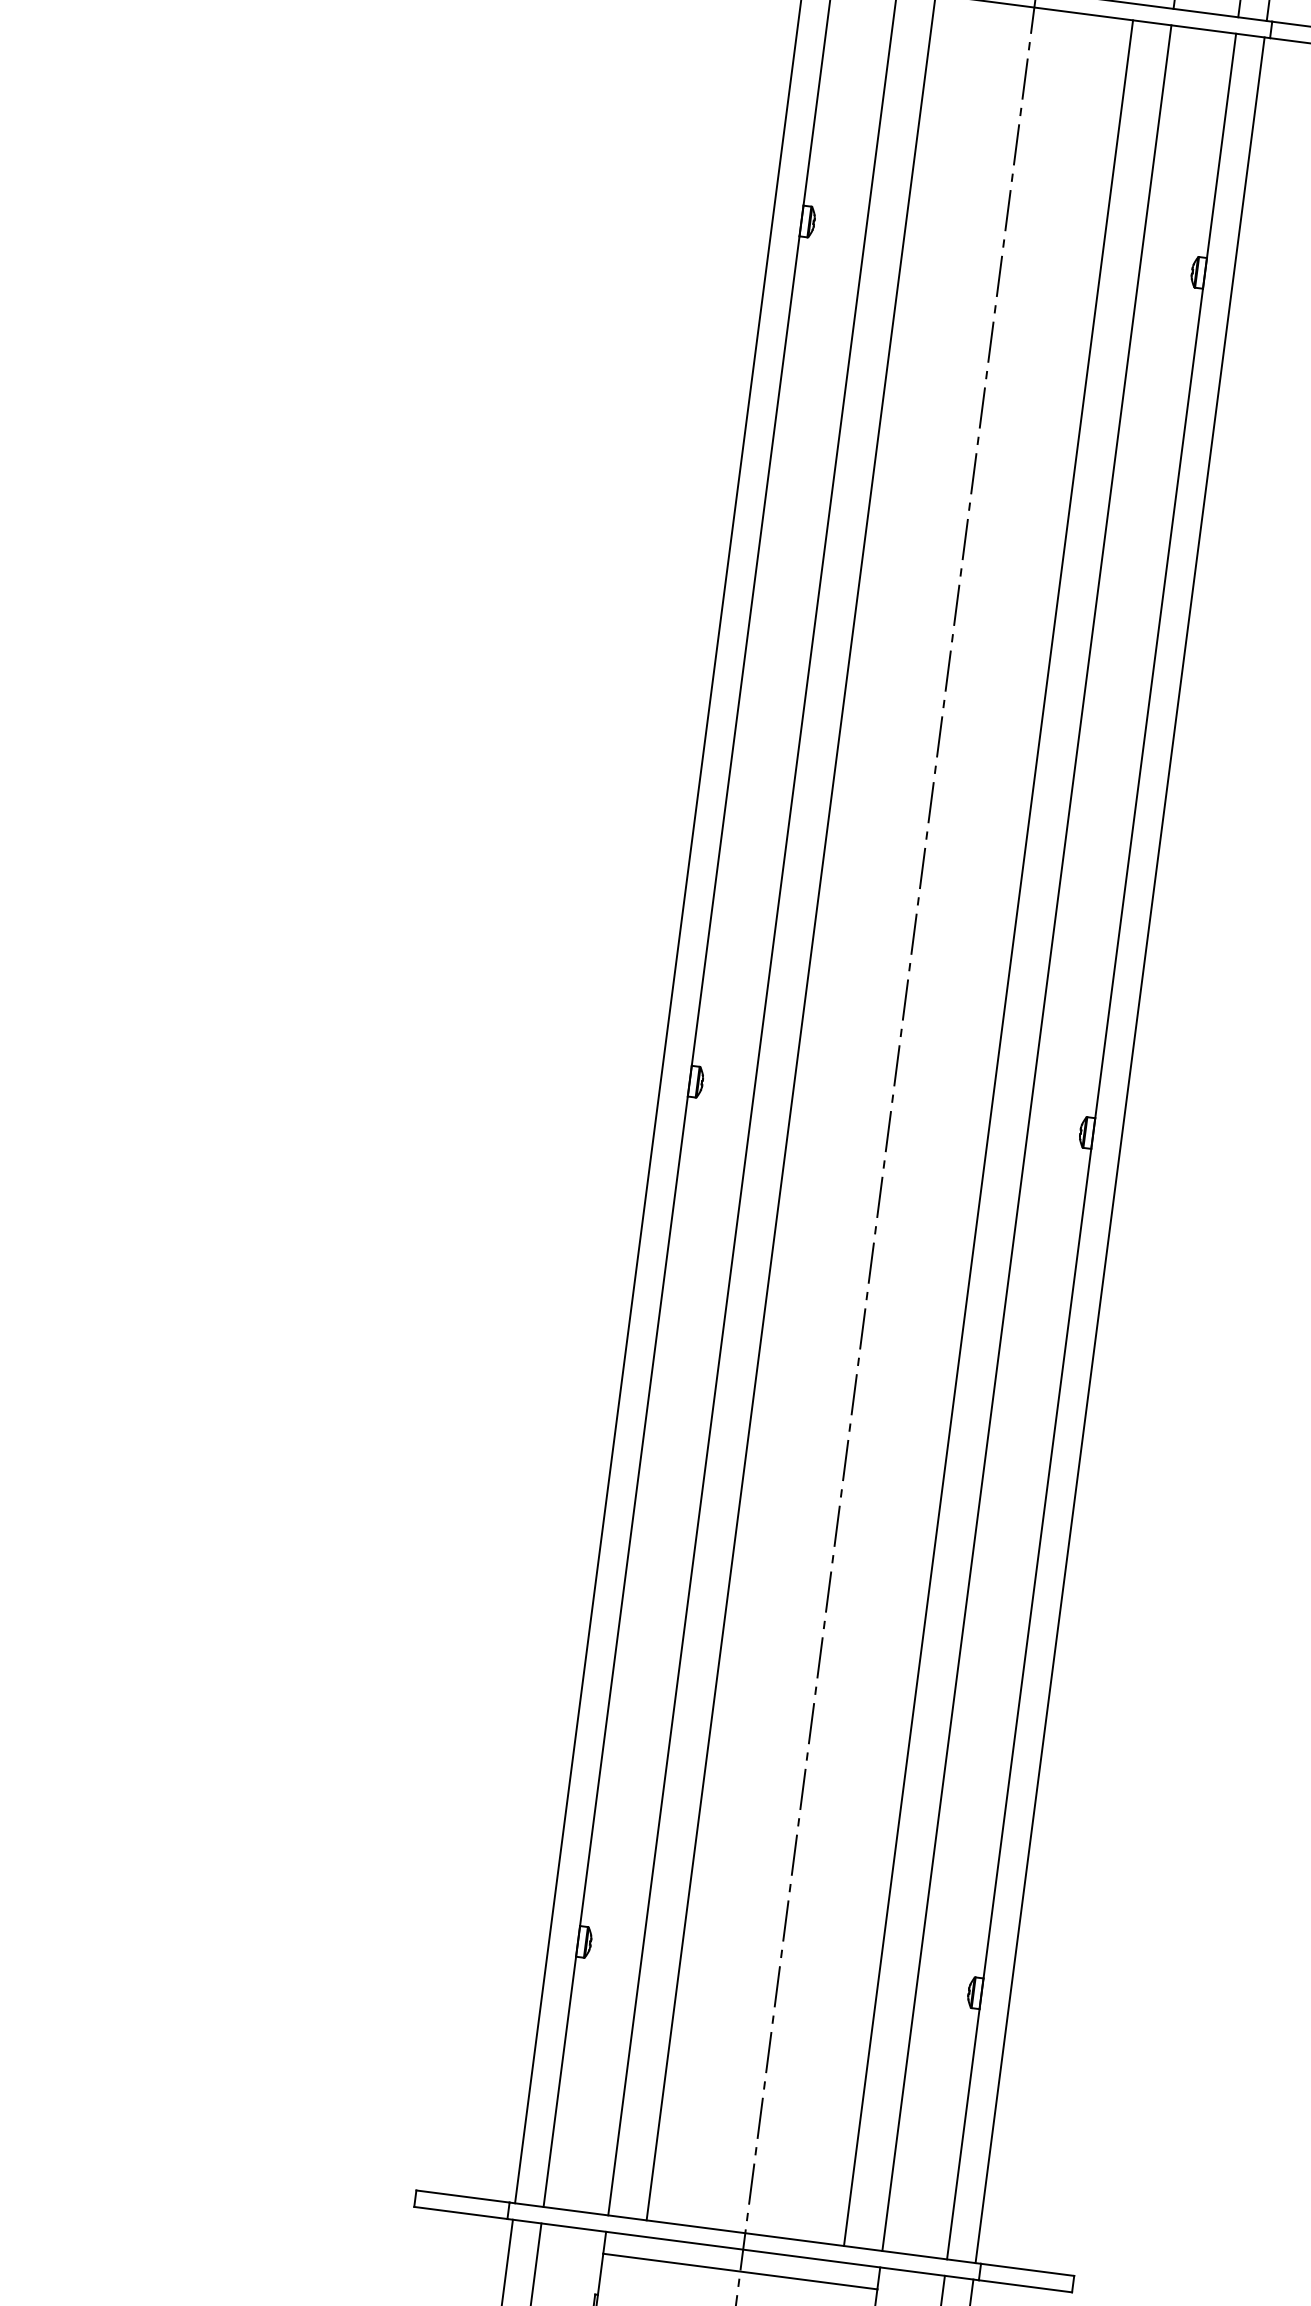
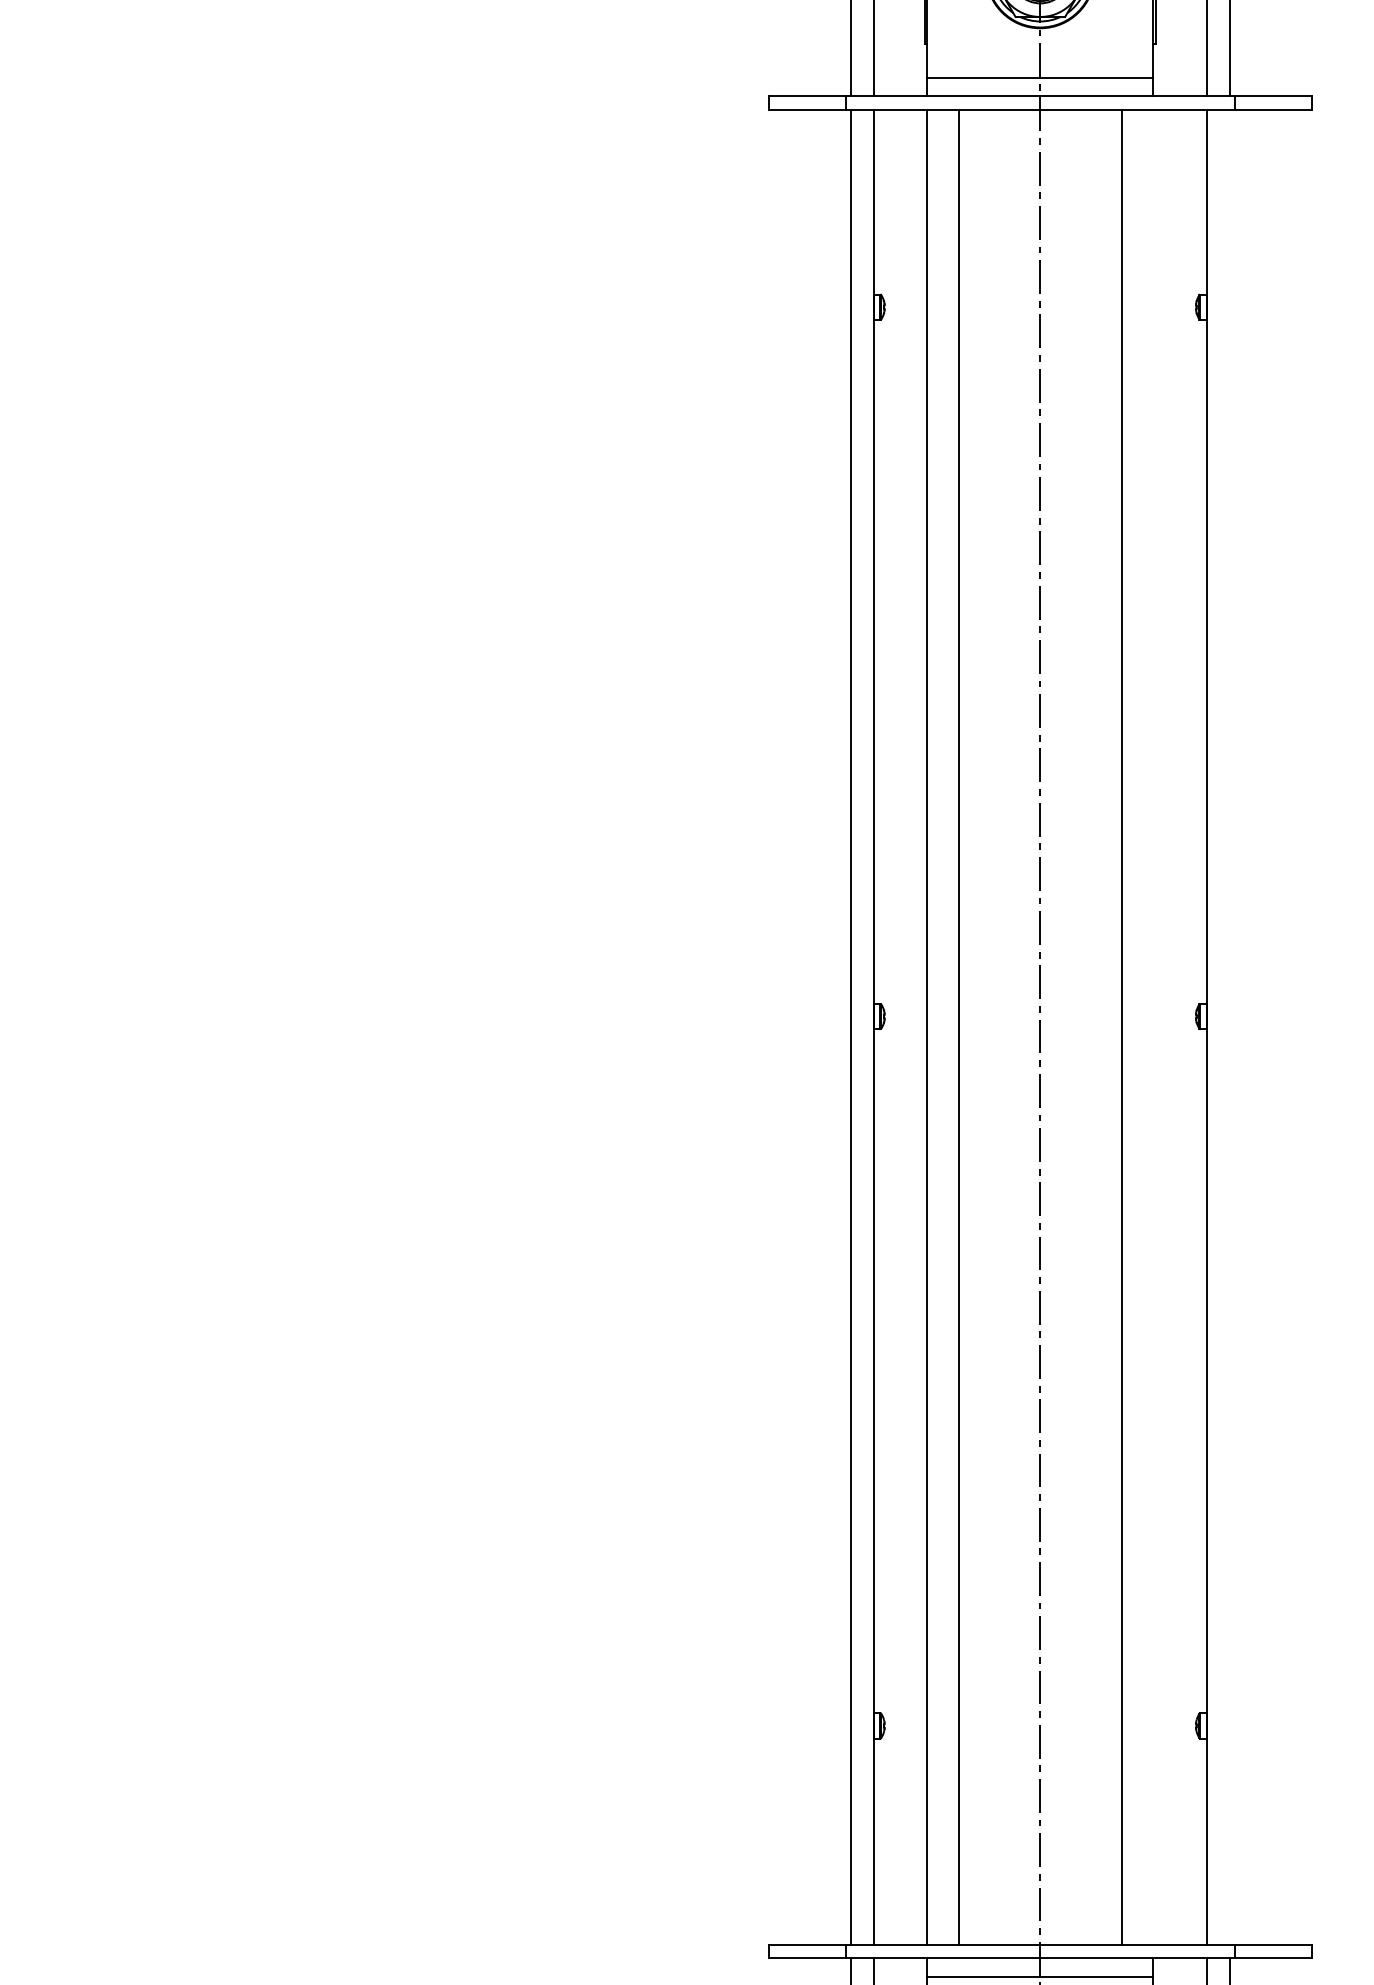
line: (1027, 1137) -> (1153, 1026), removed
line: (1120, 1149) -> (1230, 1026), removed

